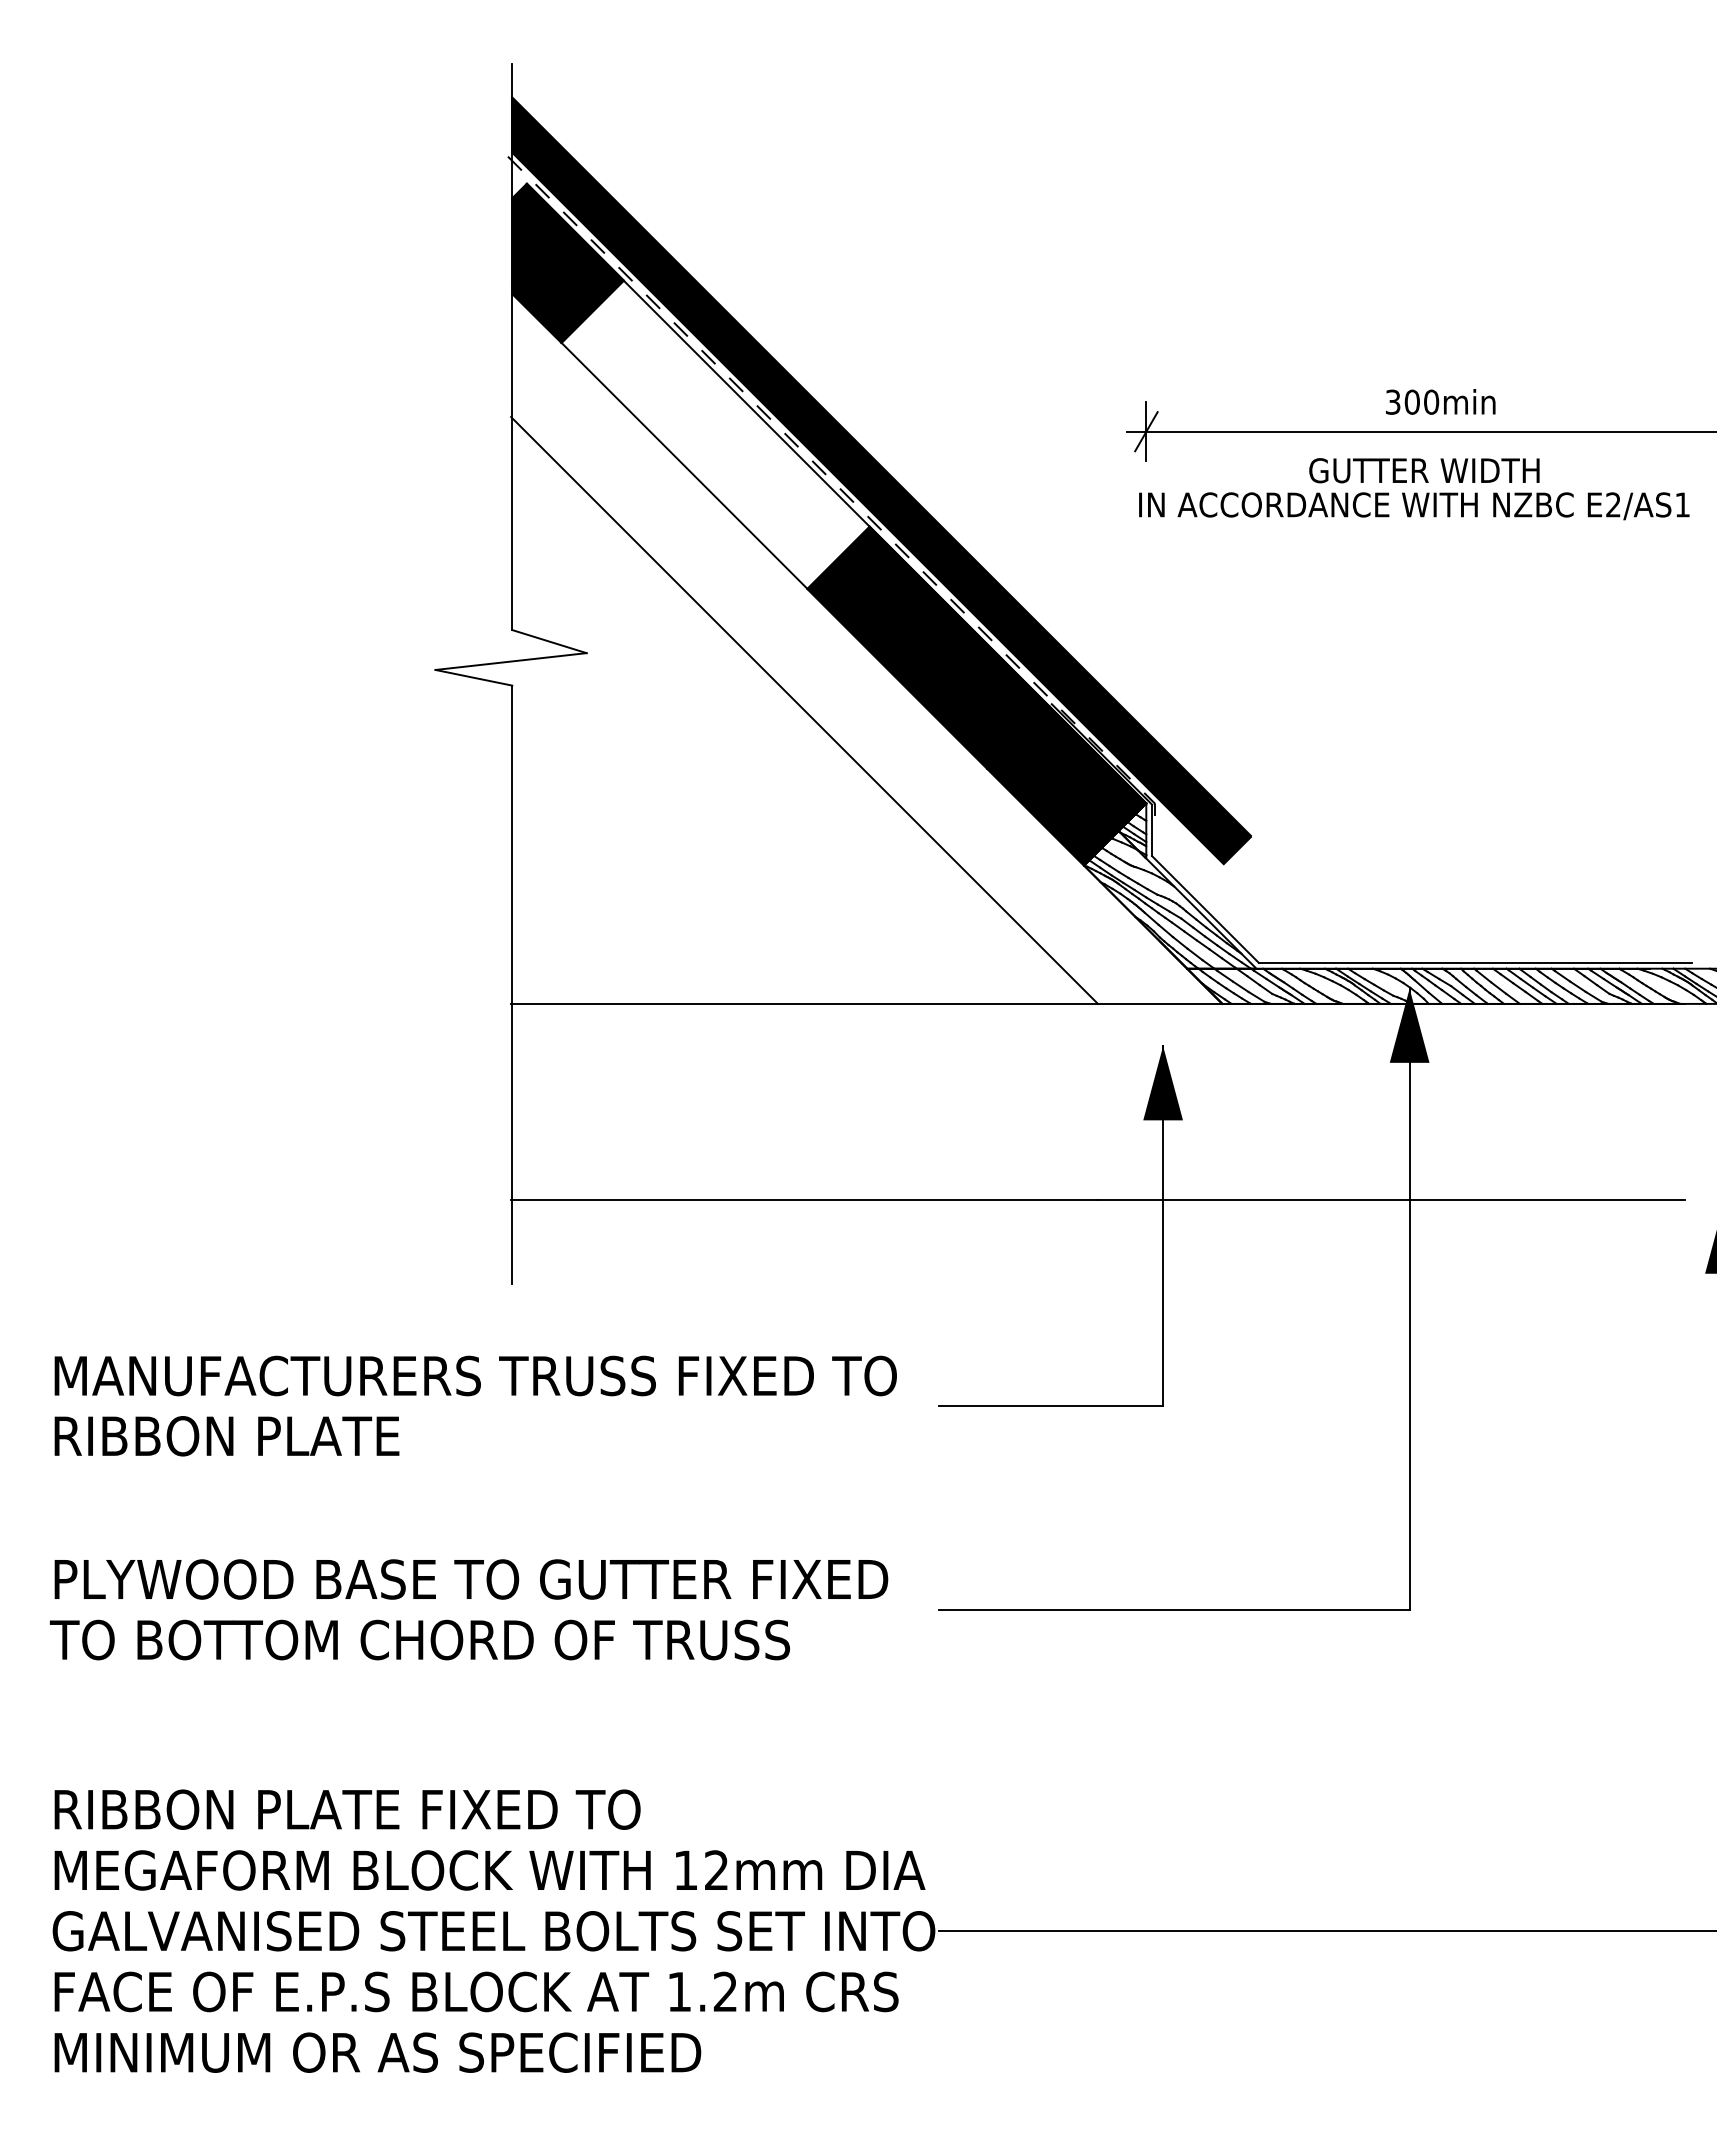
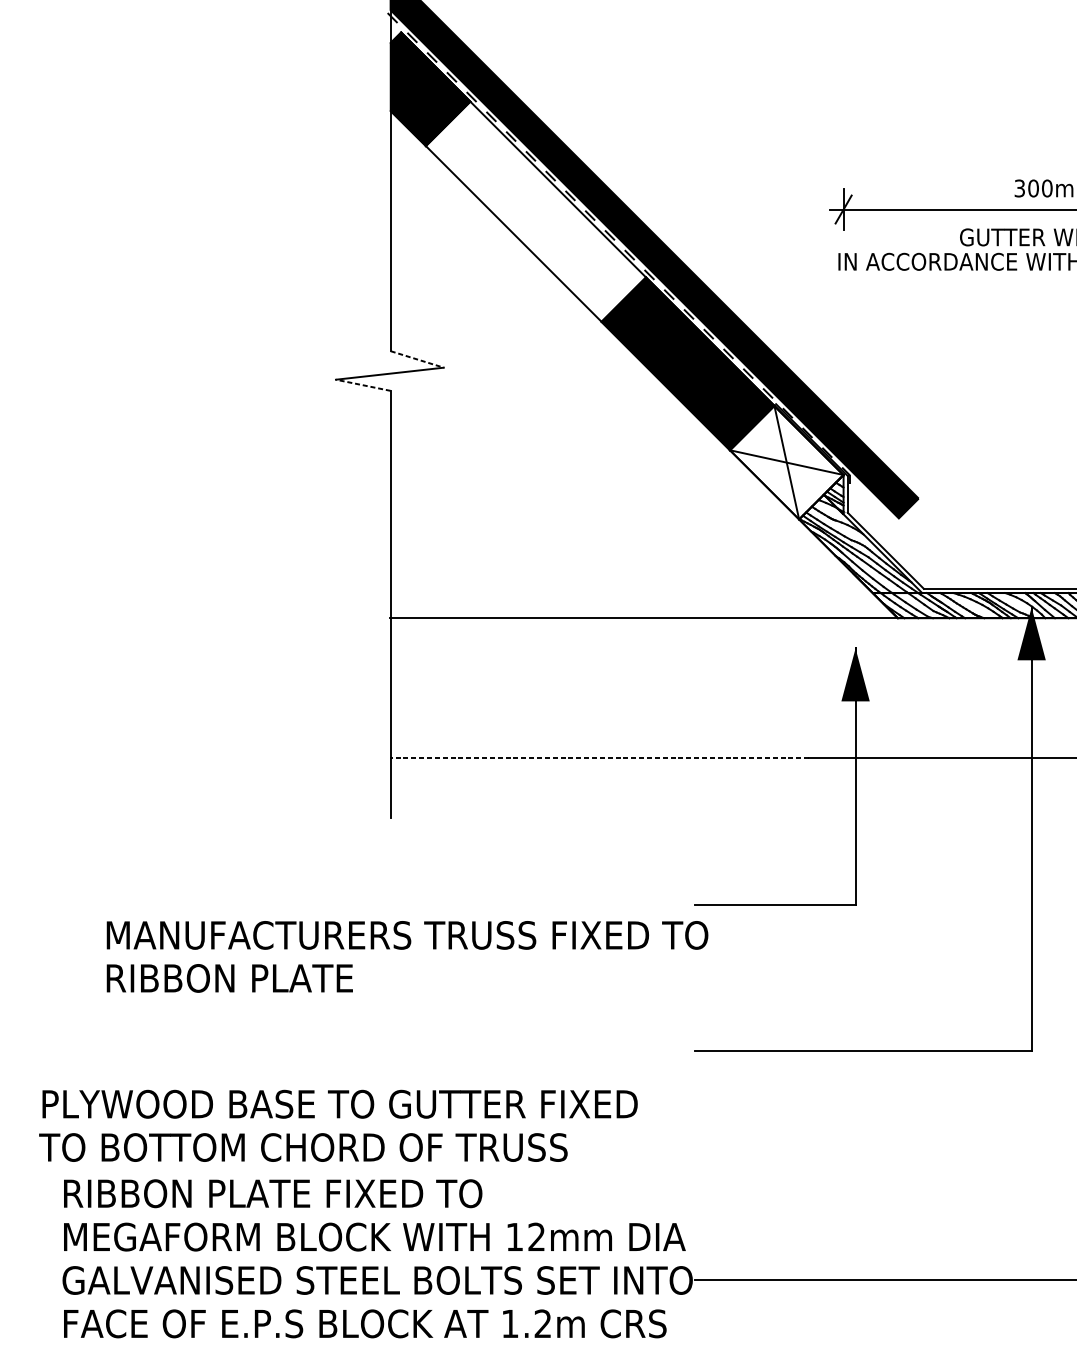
line: (549, 641) -> (417, 359), solid -> dashed
line: (473, 677) -> (363, 385), solid -> dashed
line: (804, 710) -> (599, 408), removed
fill: (1066, 785) -> (786, 462), removed
line: (804, 1199) -> (599, 757), solid -> dashed
text: (475, 1405) -> (407, 956), moved
text: (469, 1609) -> (338, 1125), moved

